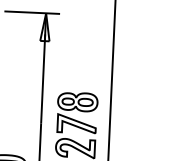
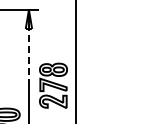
line: (42, 78) -> (28, 54), solid -> dashed

